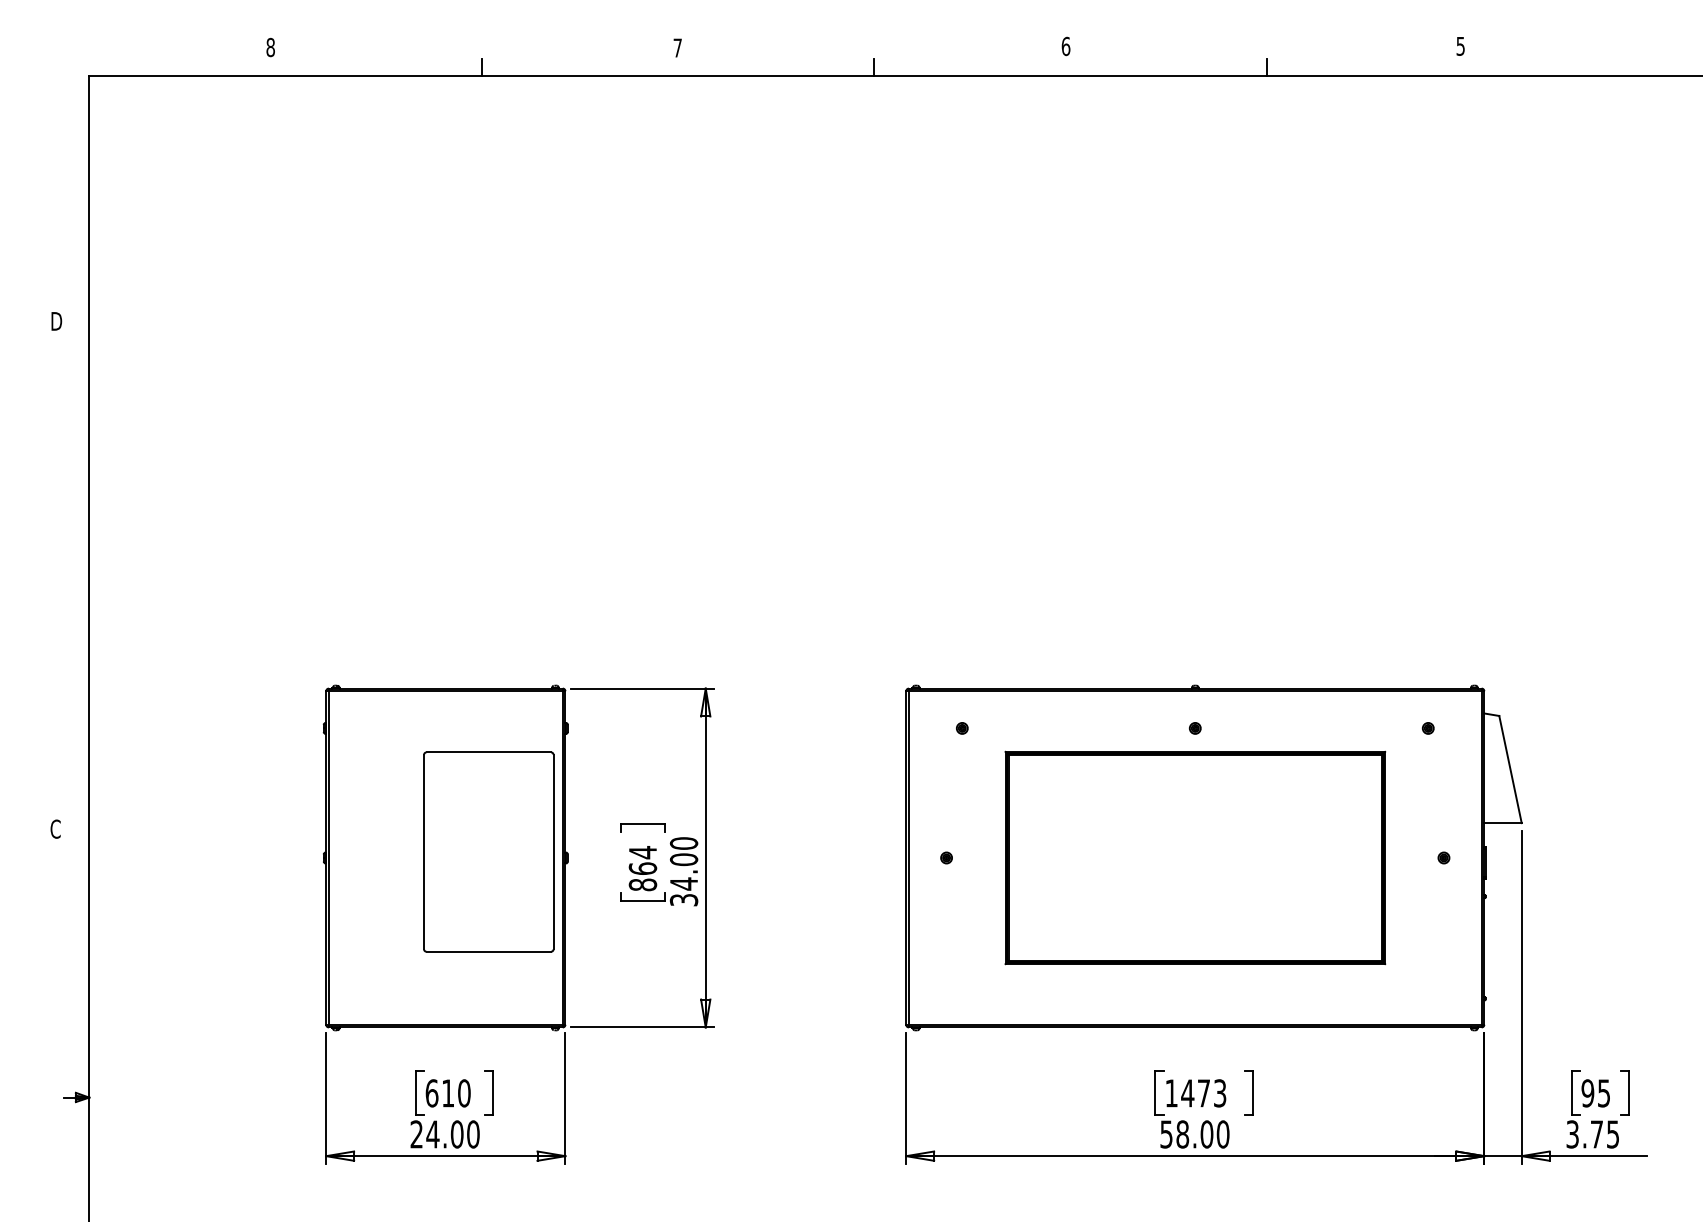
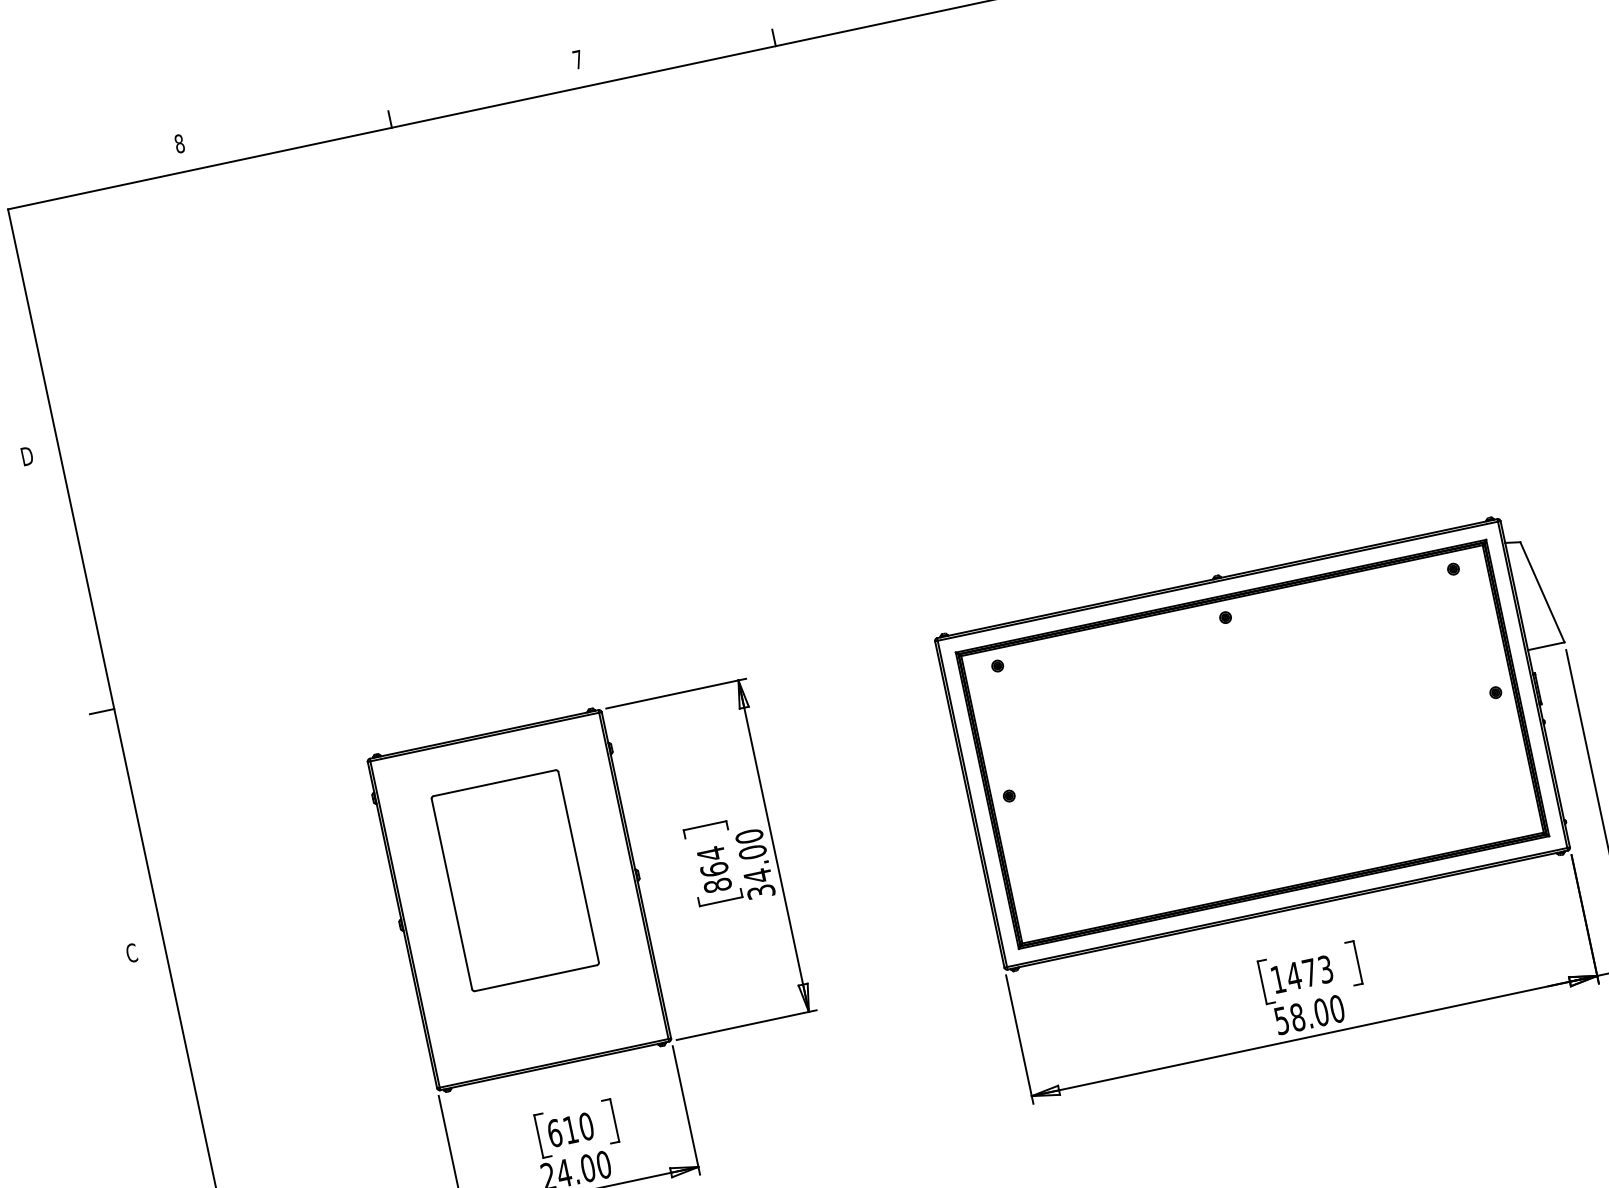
line: (76, 586) -> (101, 711), added
part: (488, 851) -> (514, 880), moved
part: (1195, 857) -> (1252, 743), size x1.43

